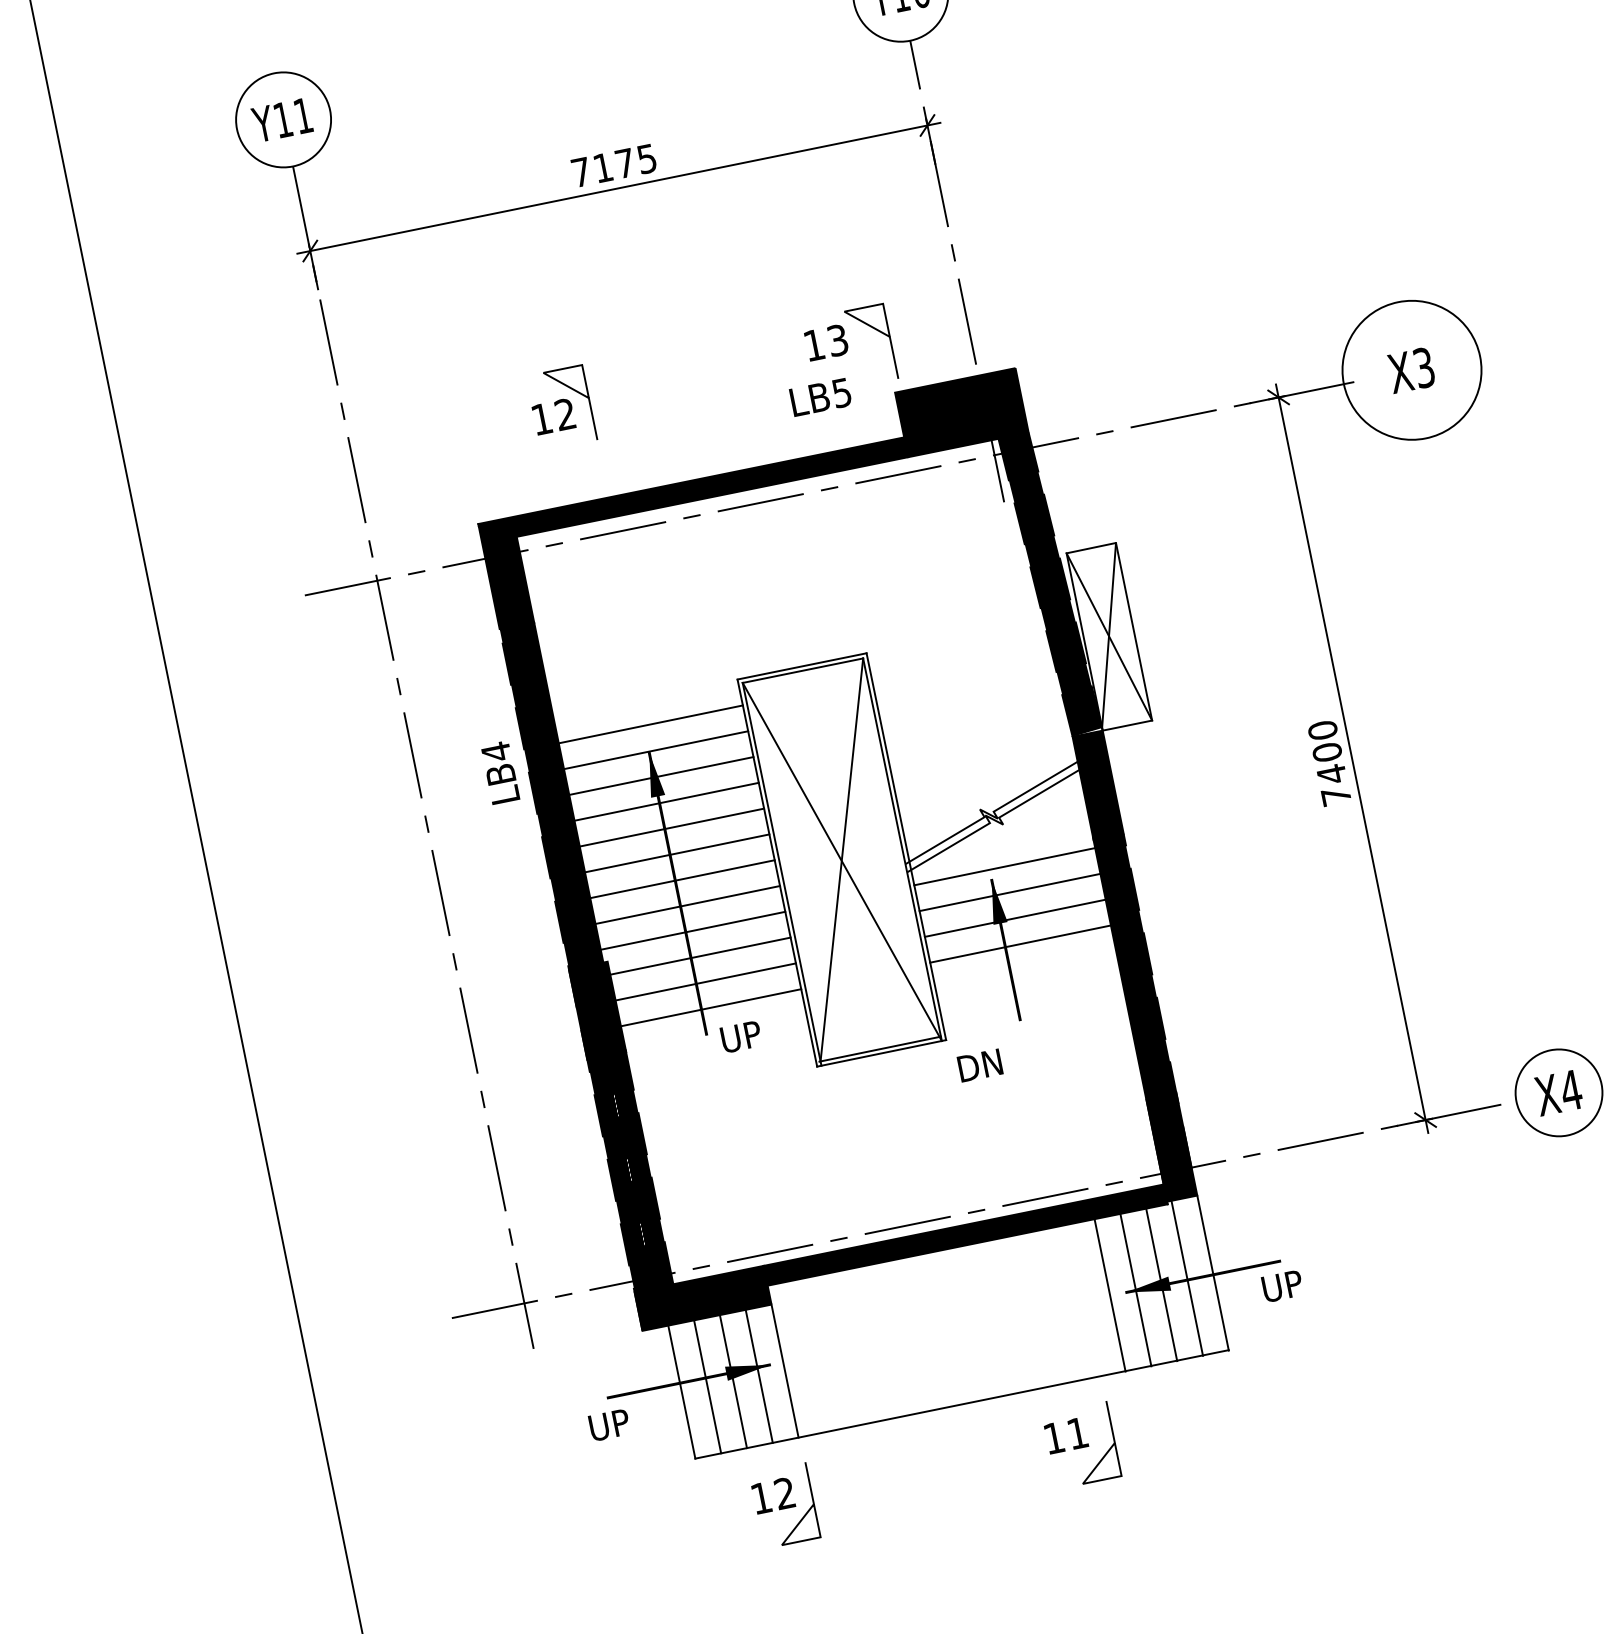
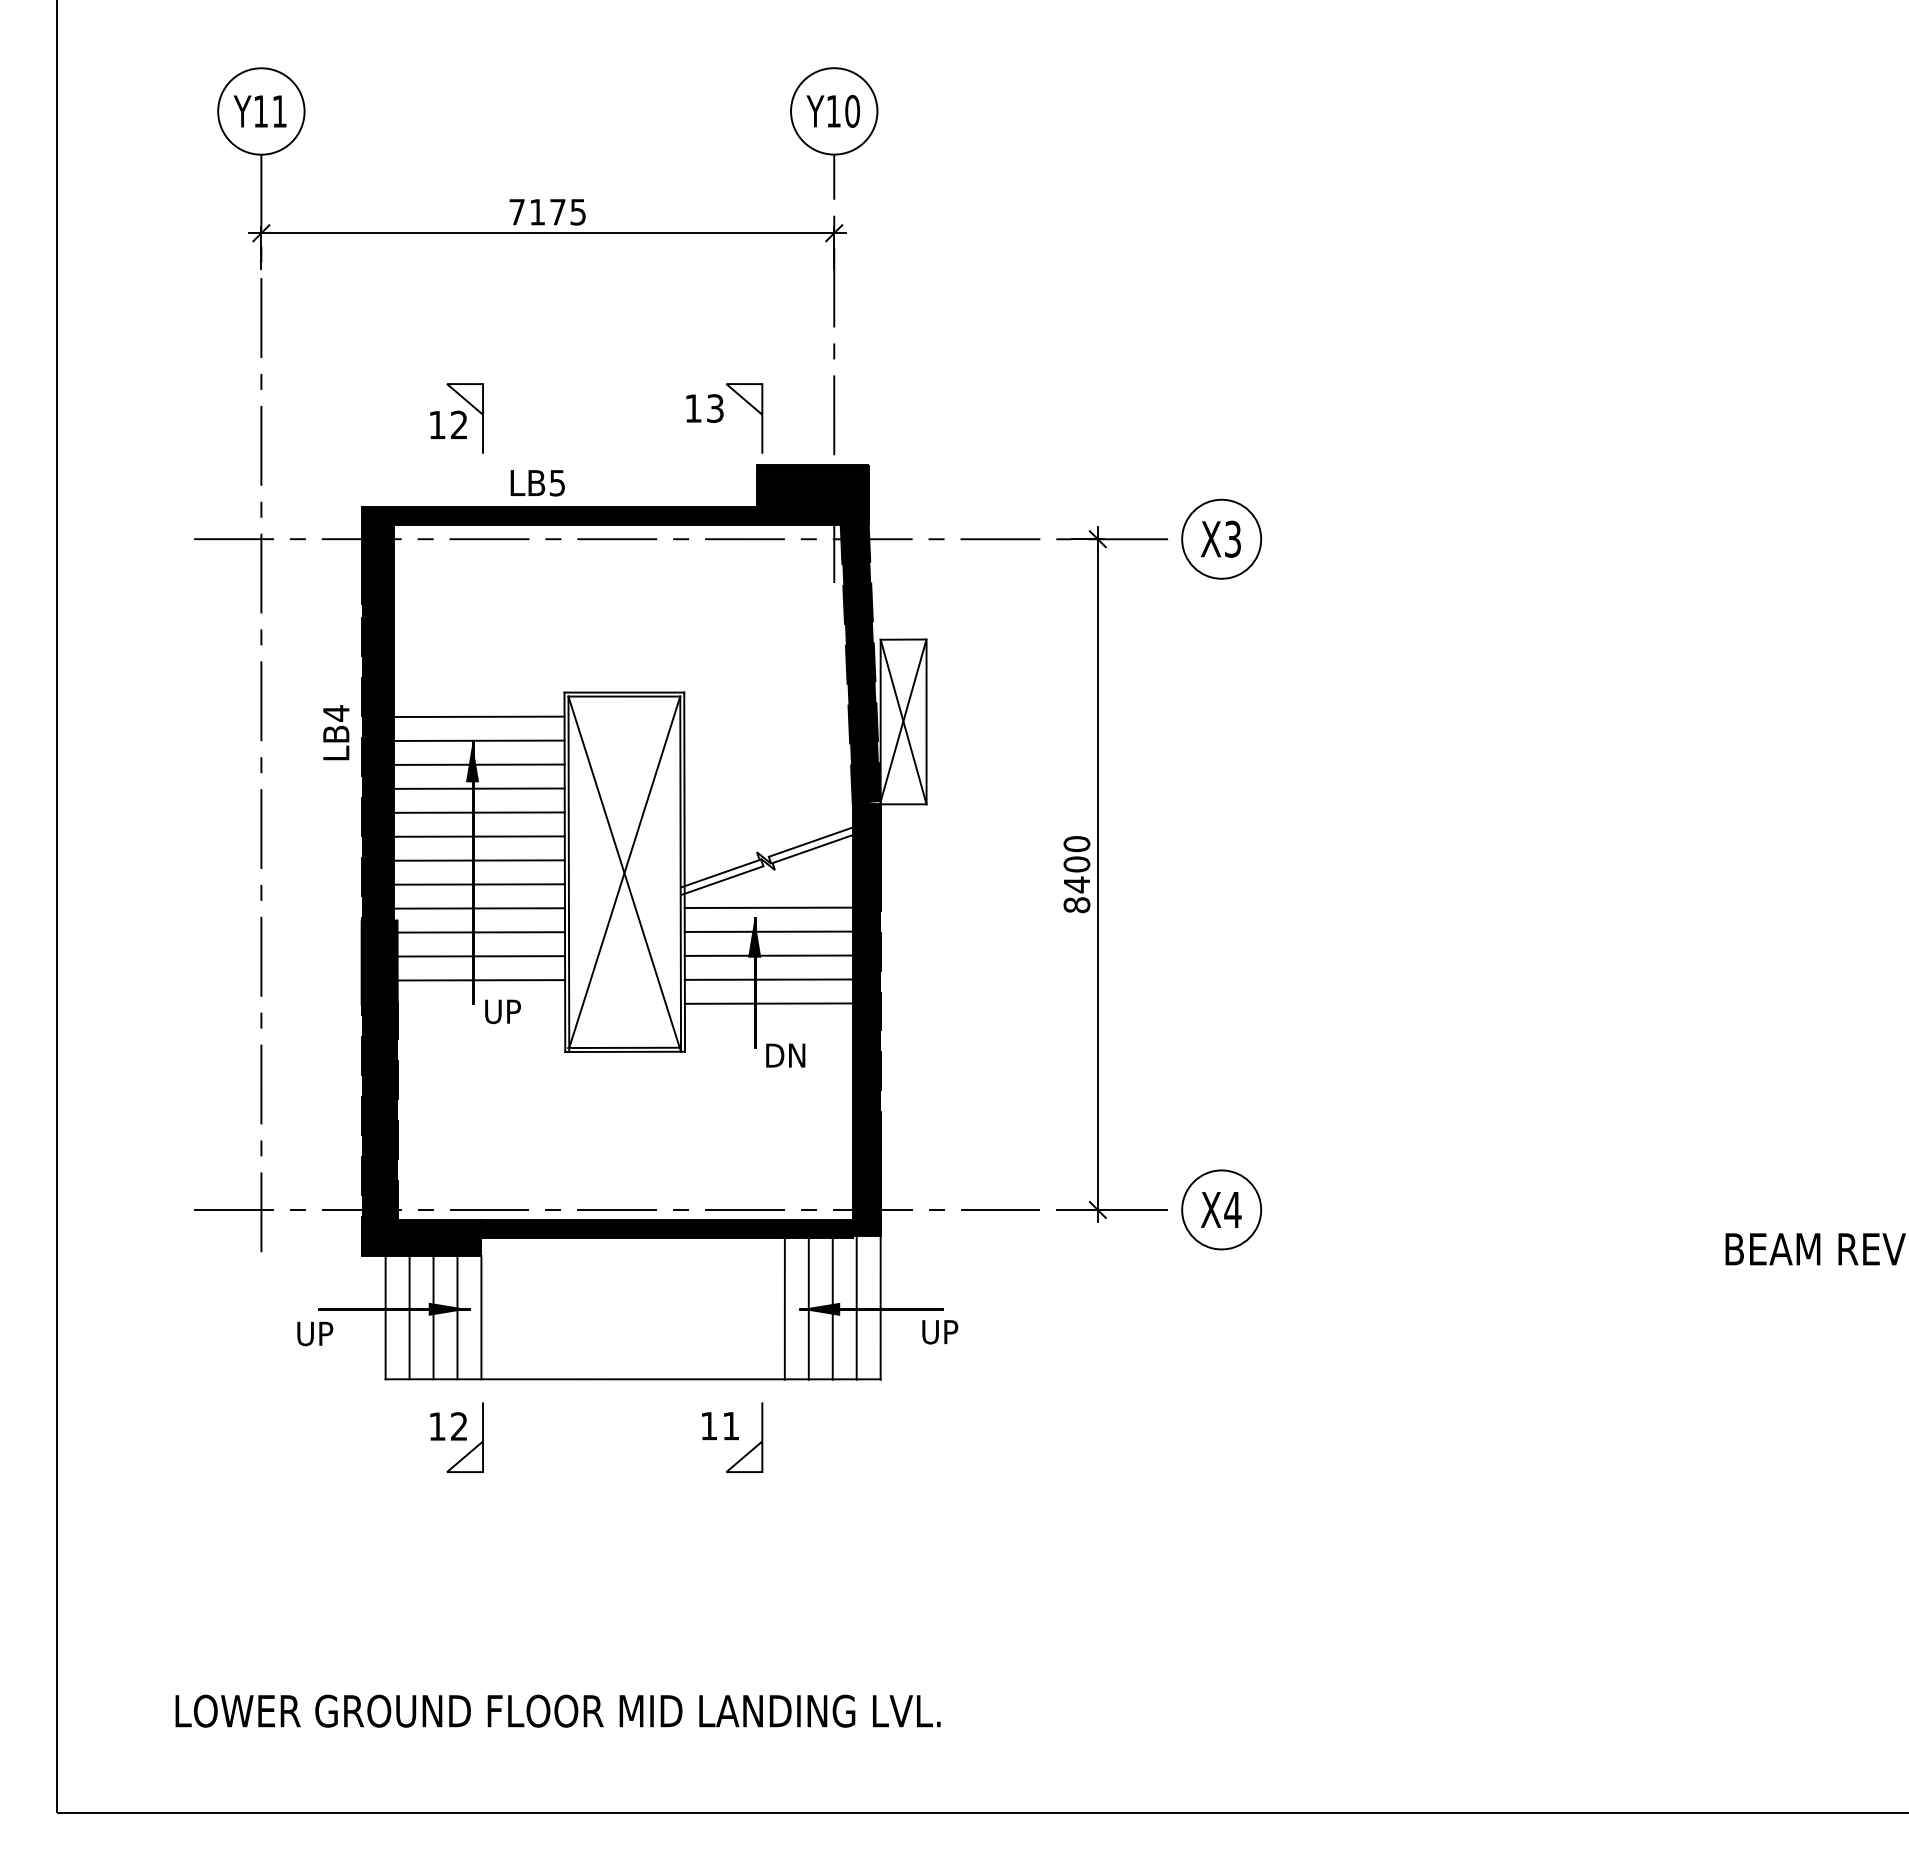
circle: (1411, 369) -> (1221, 538), size x0.62
text: (820, 397) -> (537, 483), moved
text: (1335, 796) -> (1076, 905), 7400 -> 8400
line: (1025, 969) -> (768, 1003), added
text: (979, 1065) -> (785, 1055), moved

